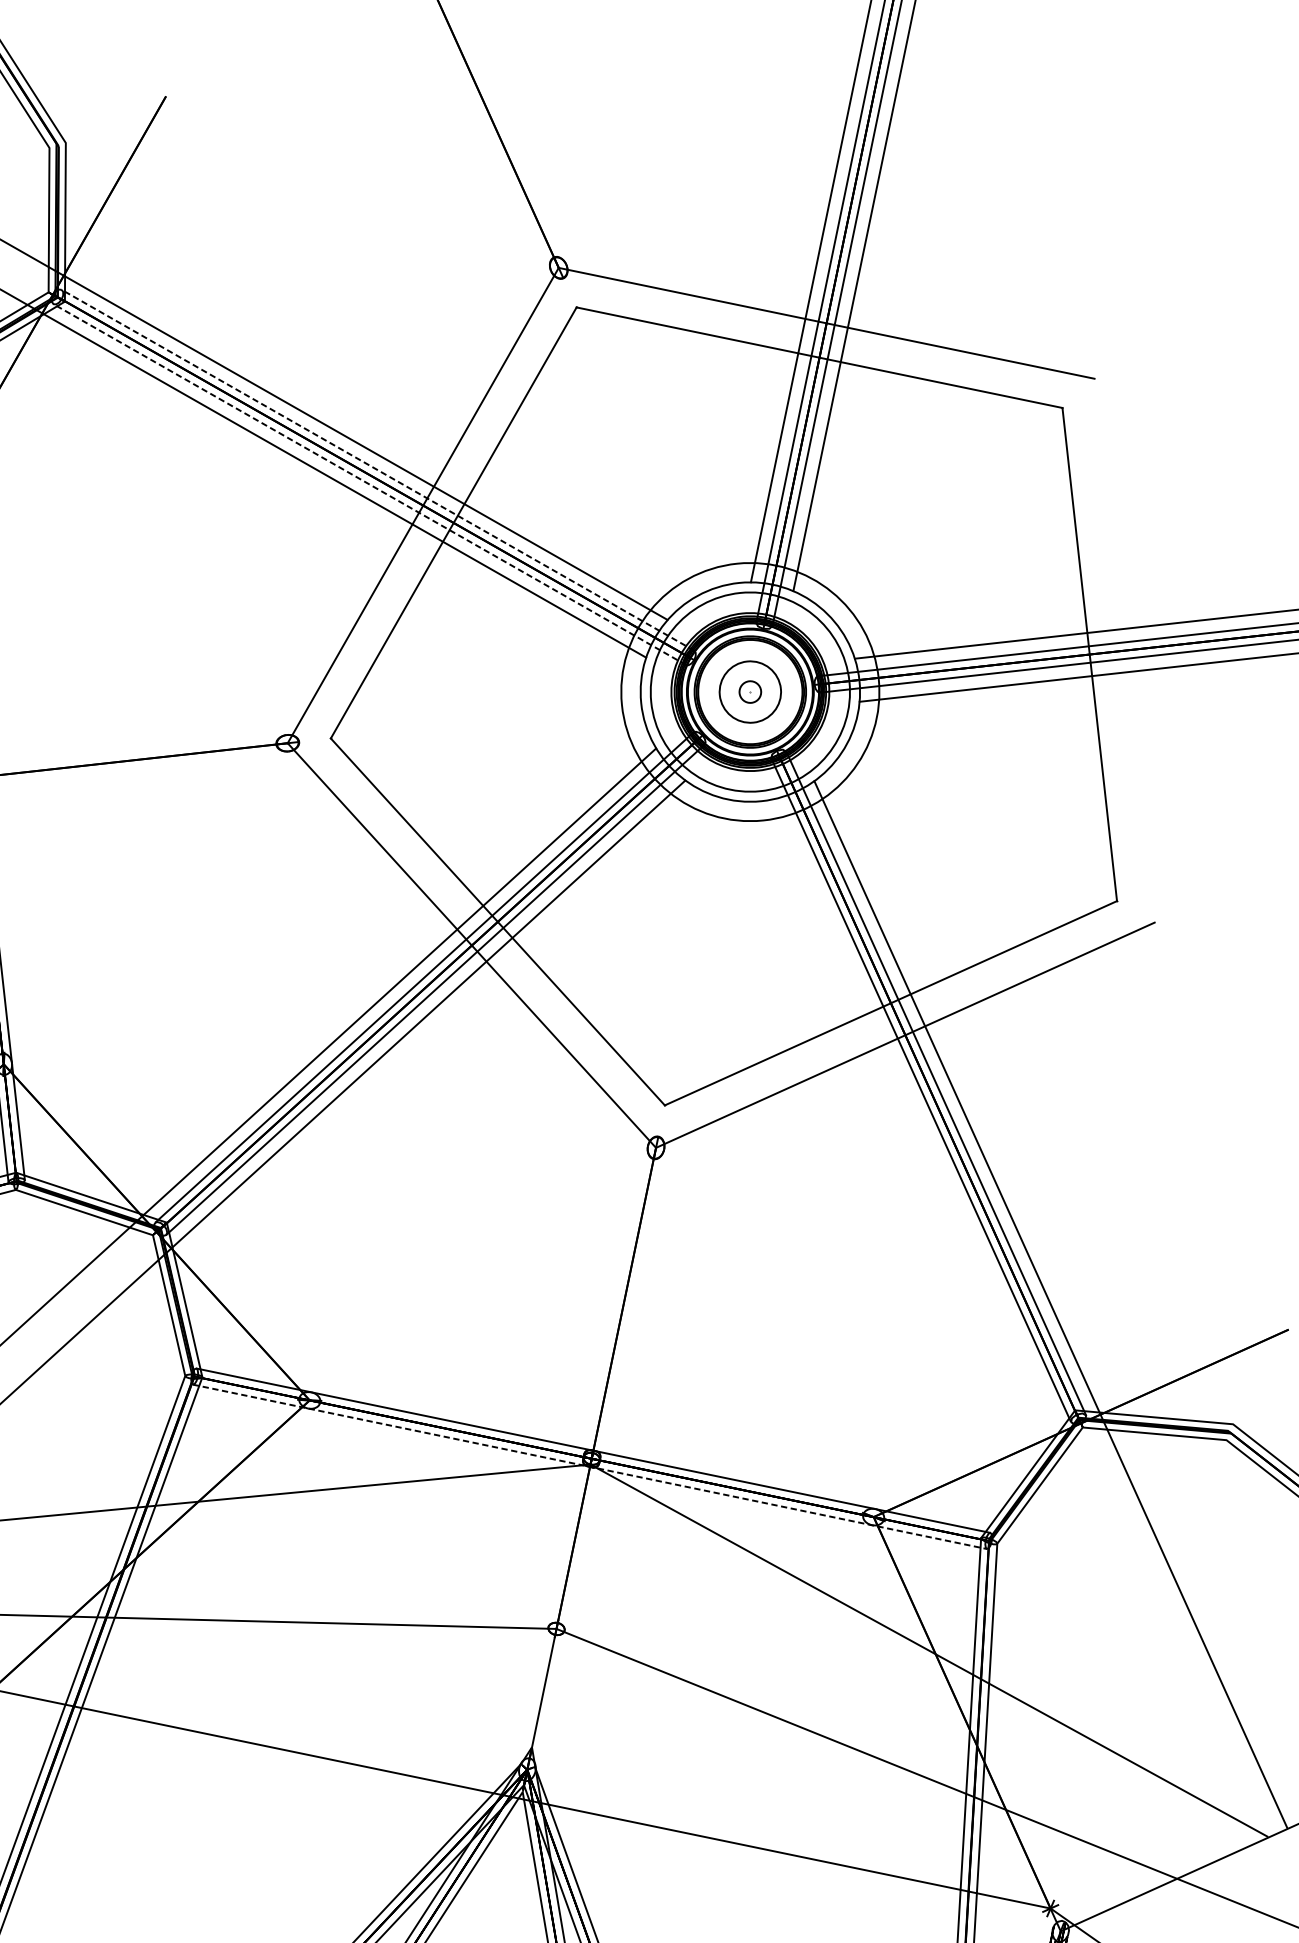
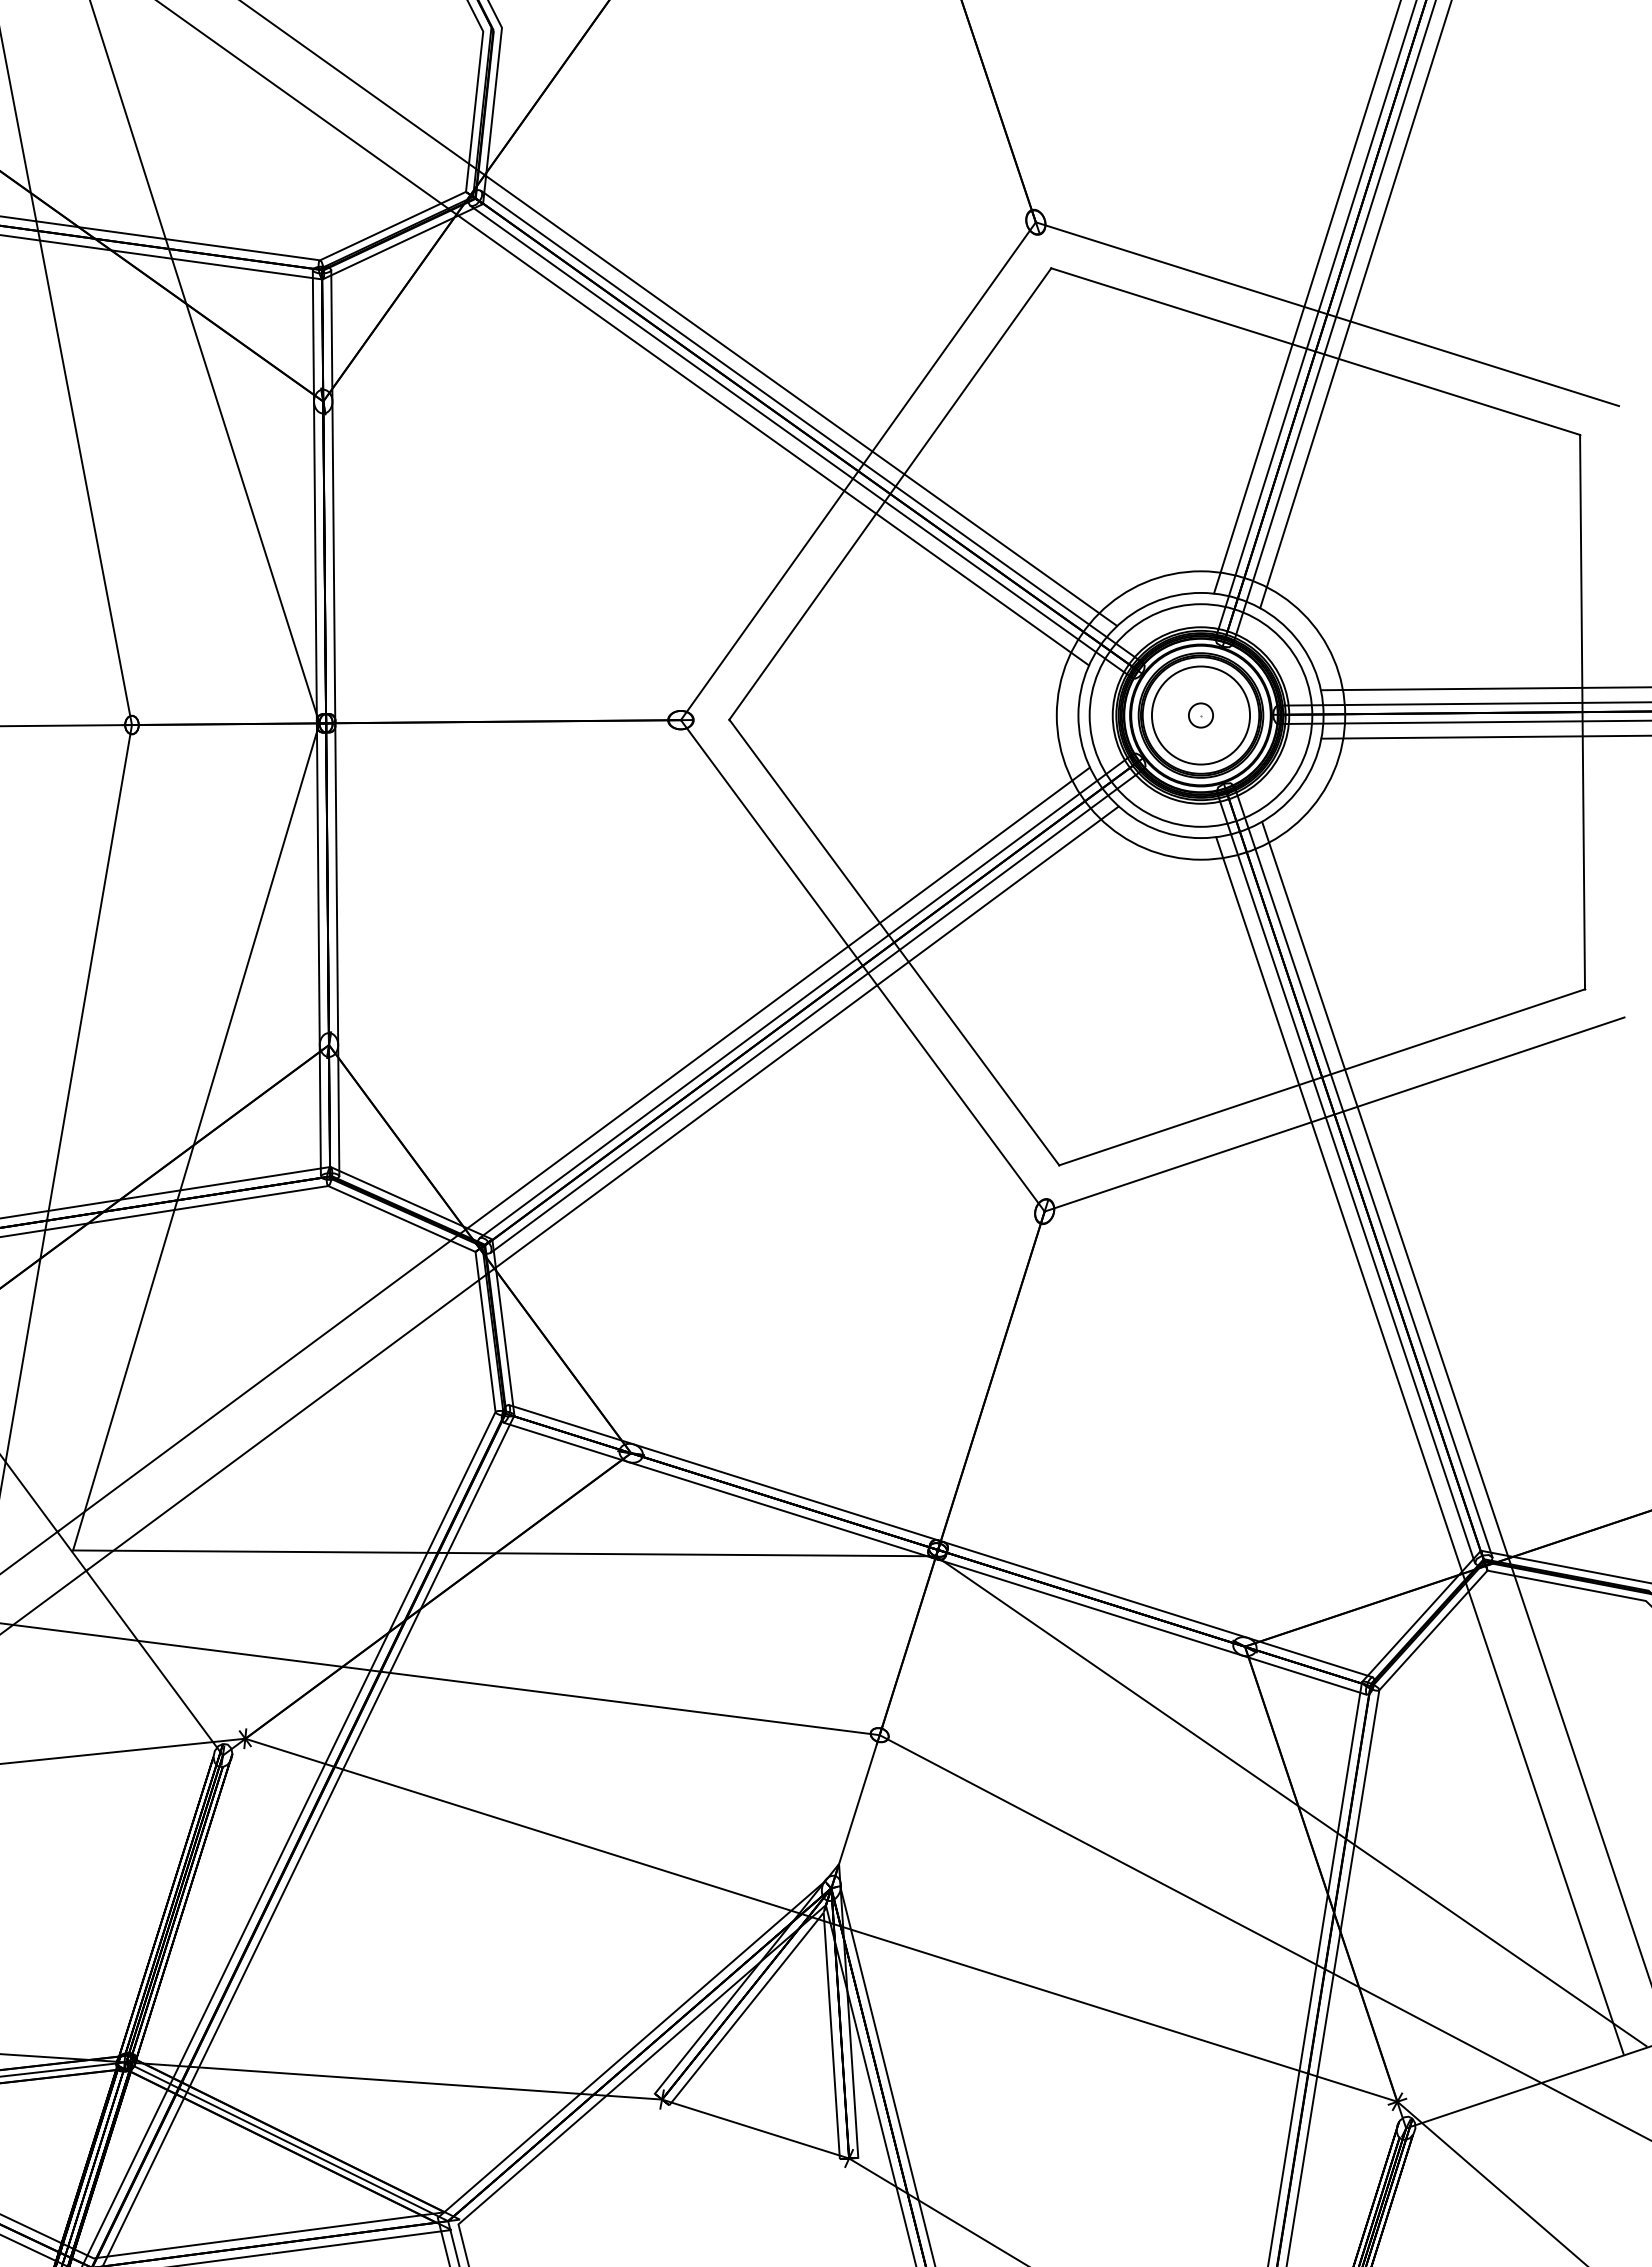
line: (378, 469) -> (812, 426), dashed -> solid
line: (369, 484) -> (801, 441), dashed -> solid
circle: (749, 692) -> (1200, 715), size x1.43
line: (1010, 1322) -> (1419, 1445), added
line: (590, 1466) -> (935, 1558), dashed -> solid

